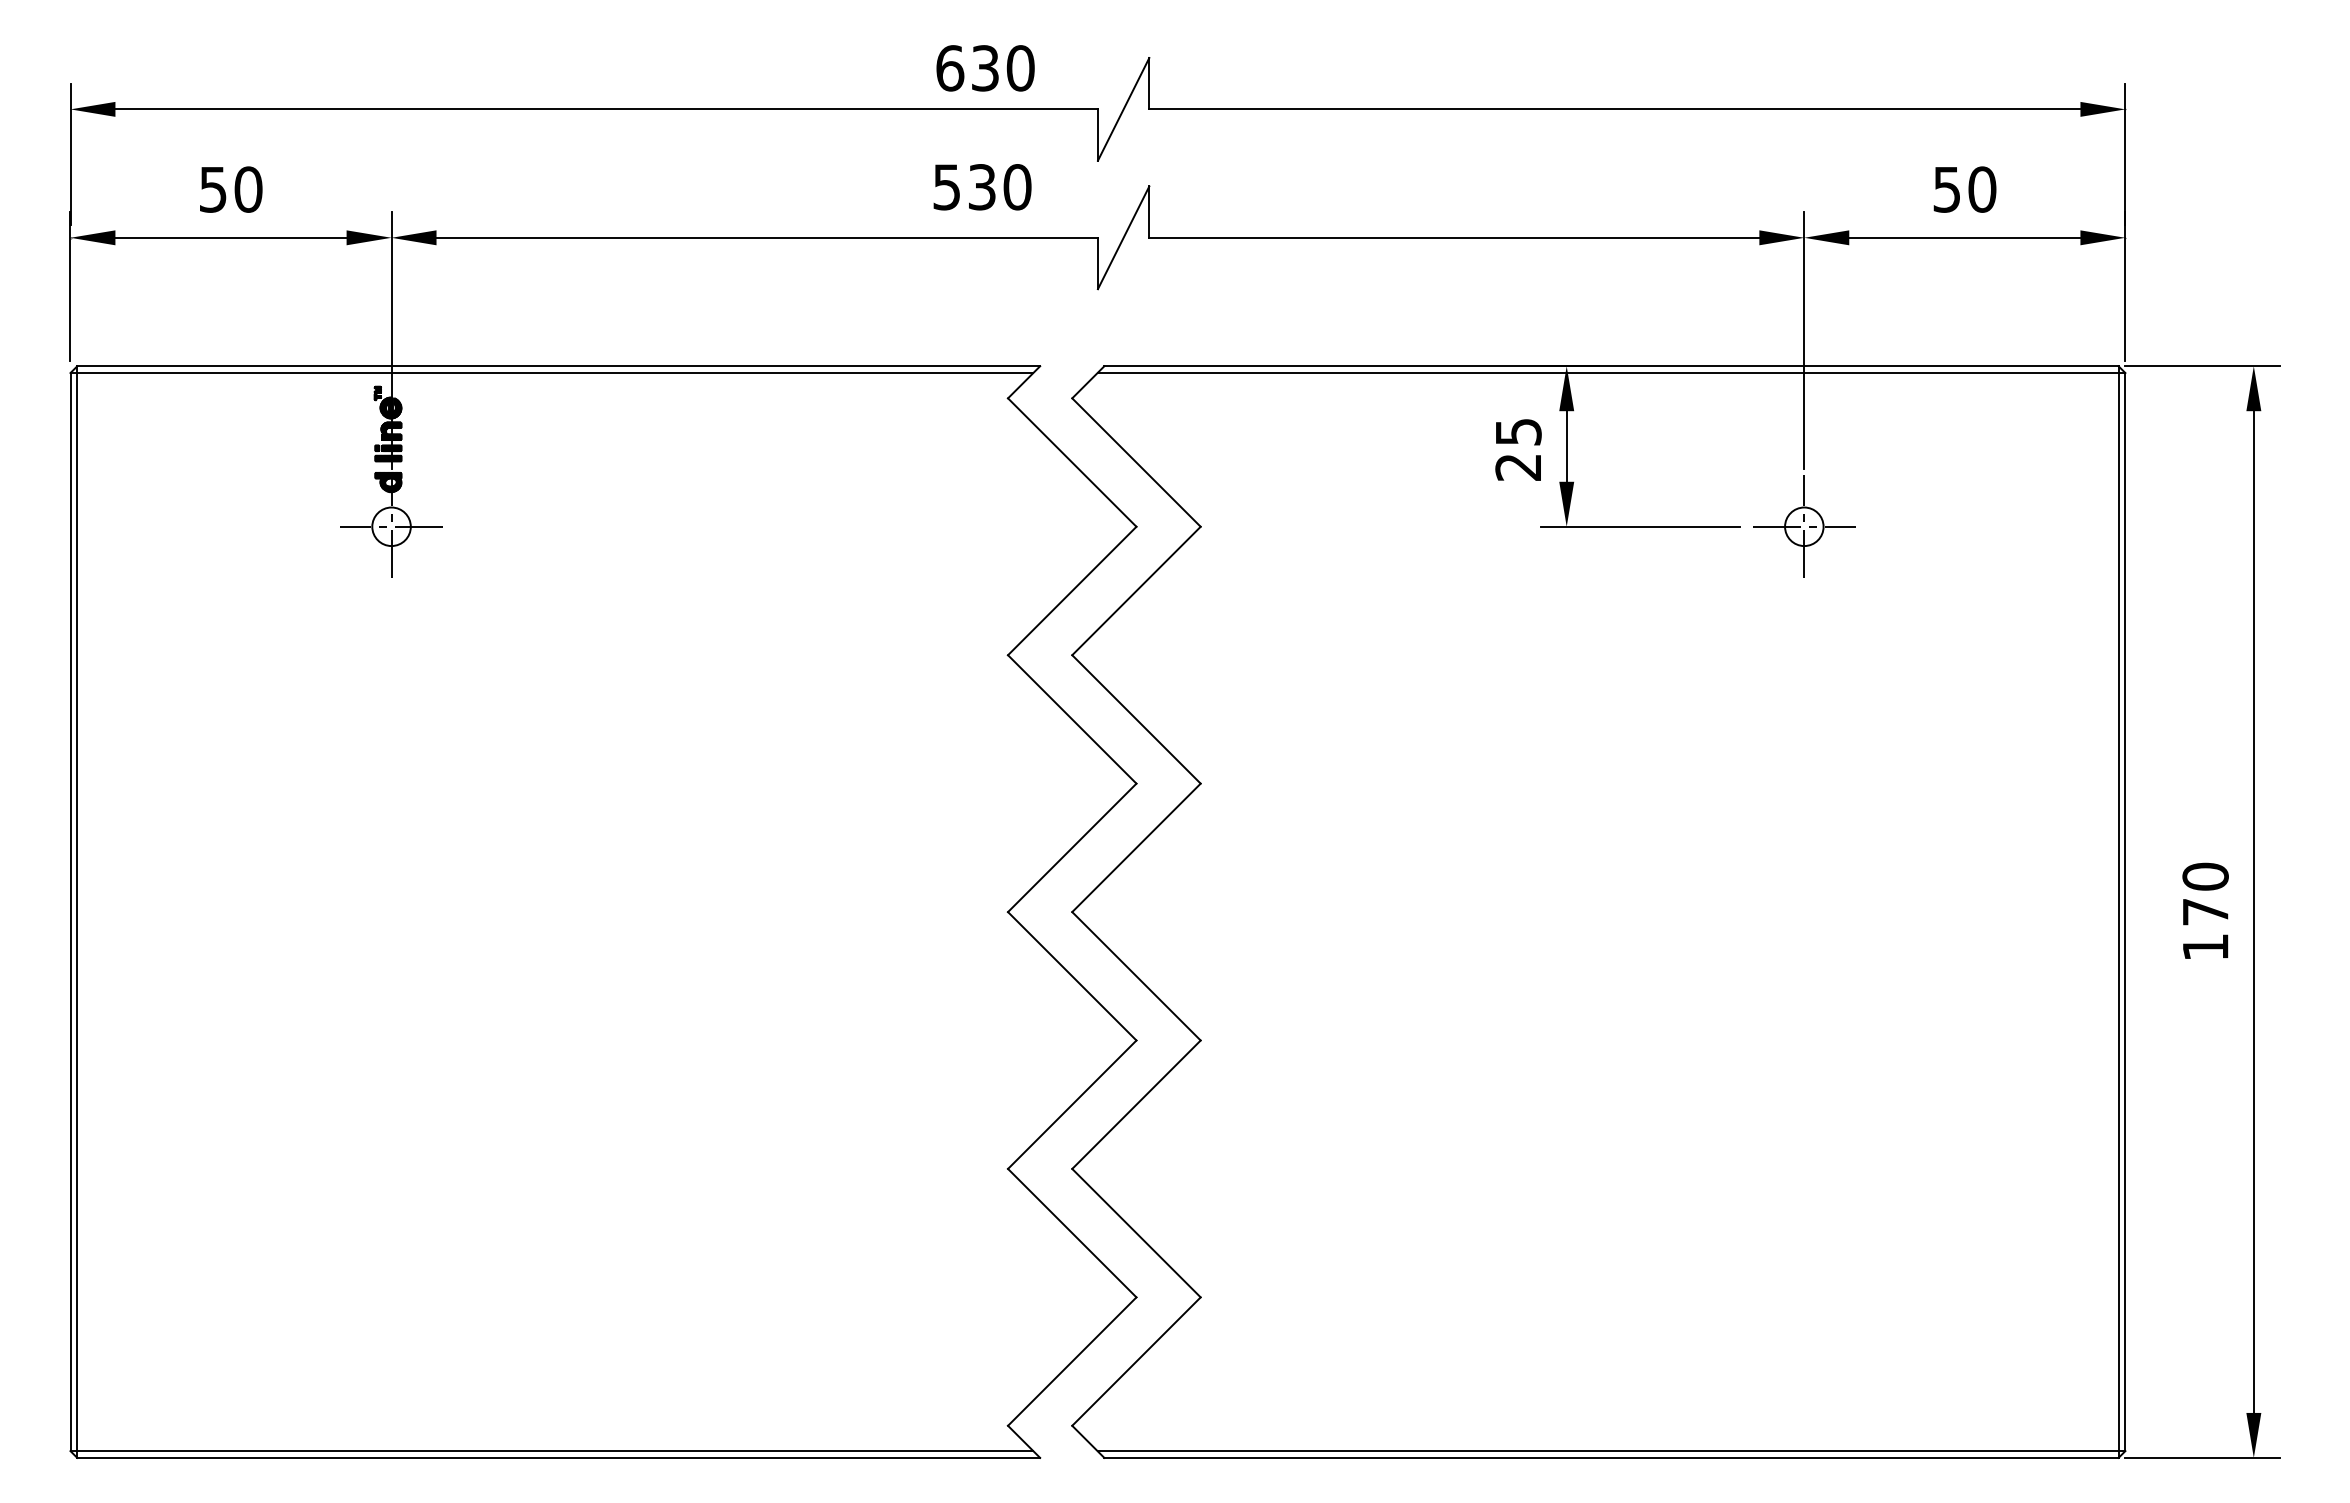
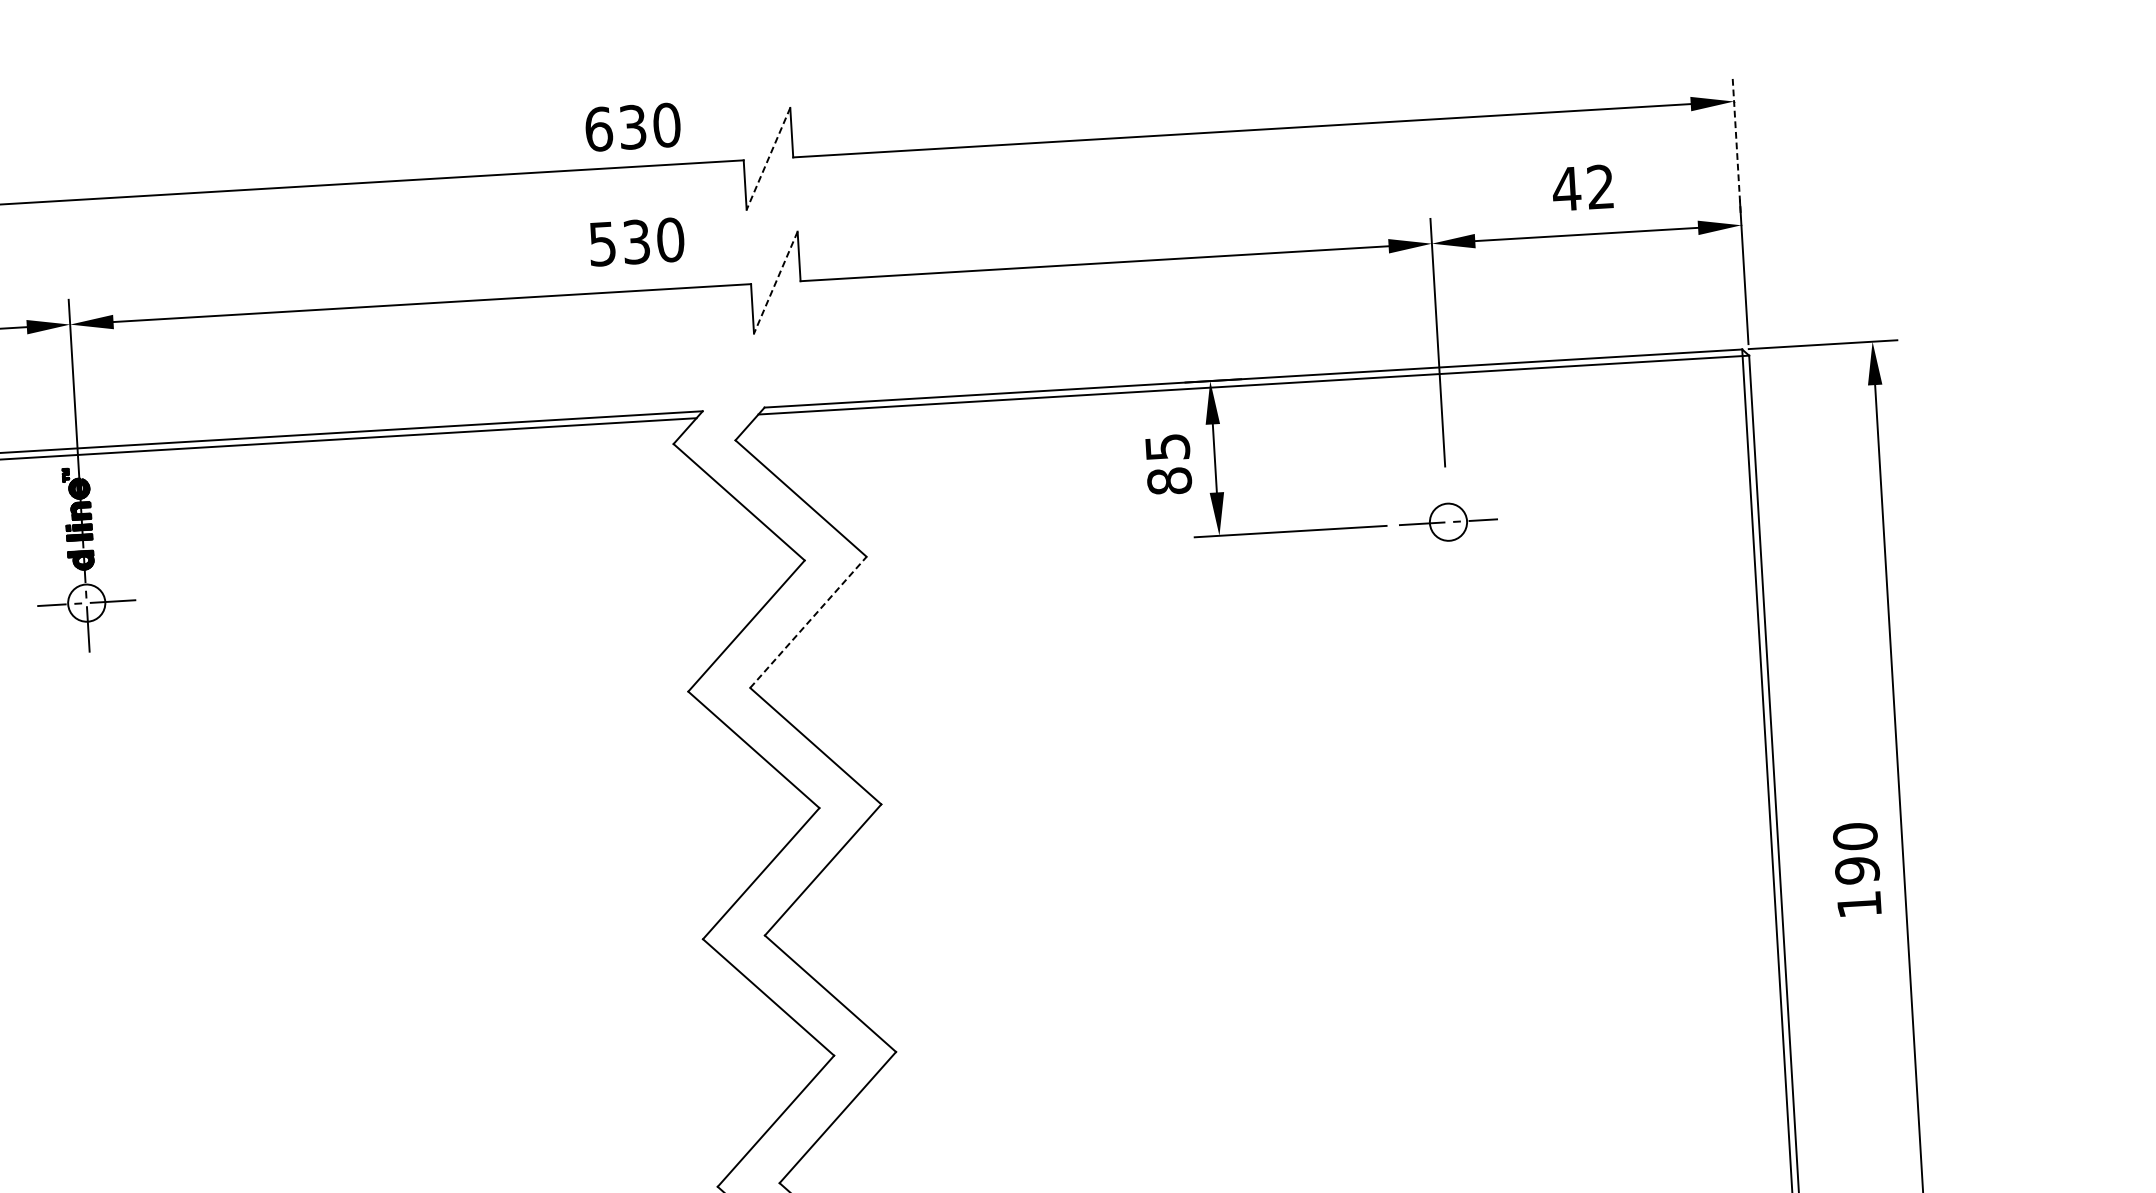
line: (1123, 109) -> (768, 159), solid -> dashed
line: (2125, 154) -> (1736, 145), solid -> dashed
text: (1964, 189) -> (1583, 187), 50 -> 42
line: (1123, 238) -> (775, 283), solid -> dashed
text: (1518, 467) -> (1169, 481), 25 -> 85
line: (1804, 526) -> (1448, 521), removed
line: (1136, 591) -> (808, 622), solid -> dashed
text: (2205, 912) -> (1857, 871), 170 -> 190

